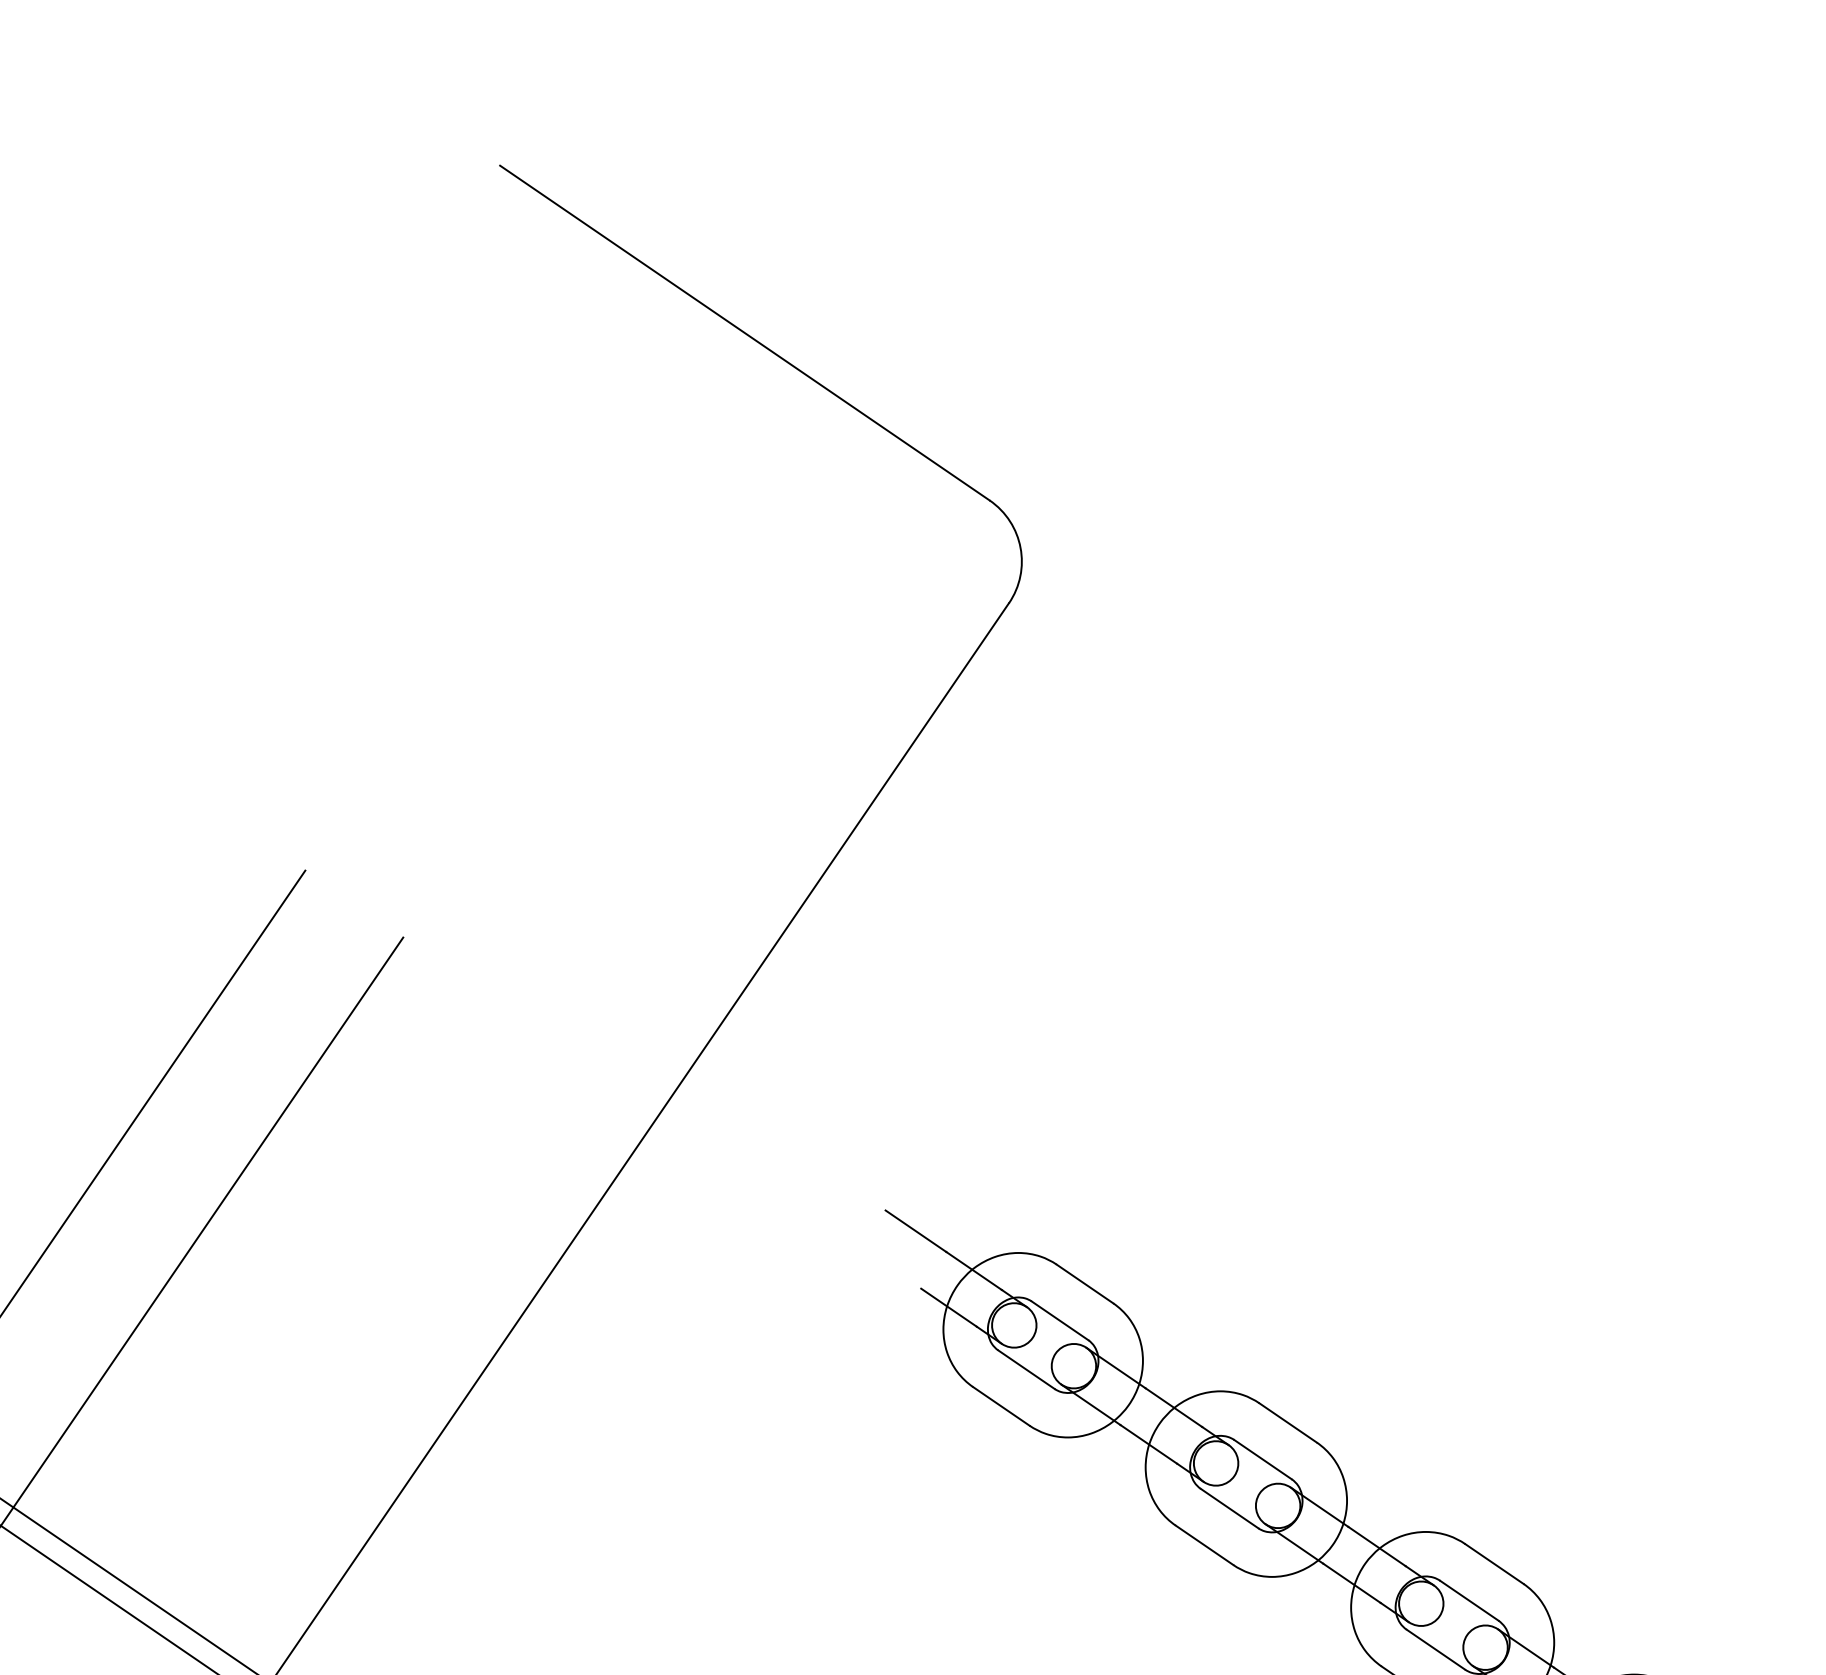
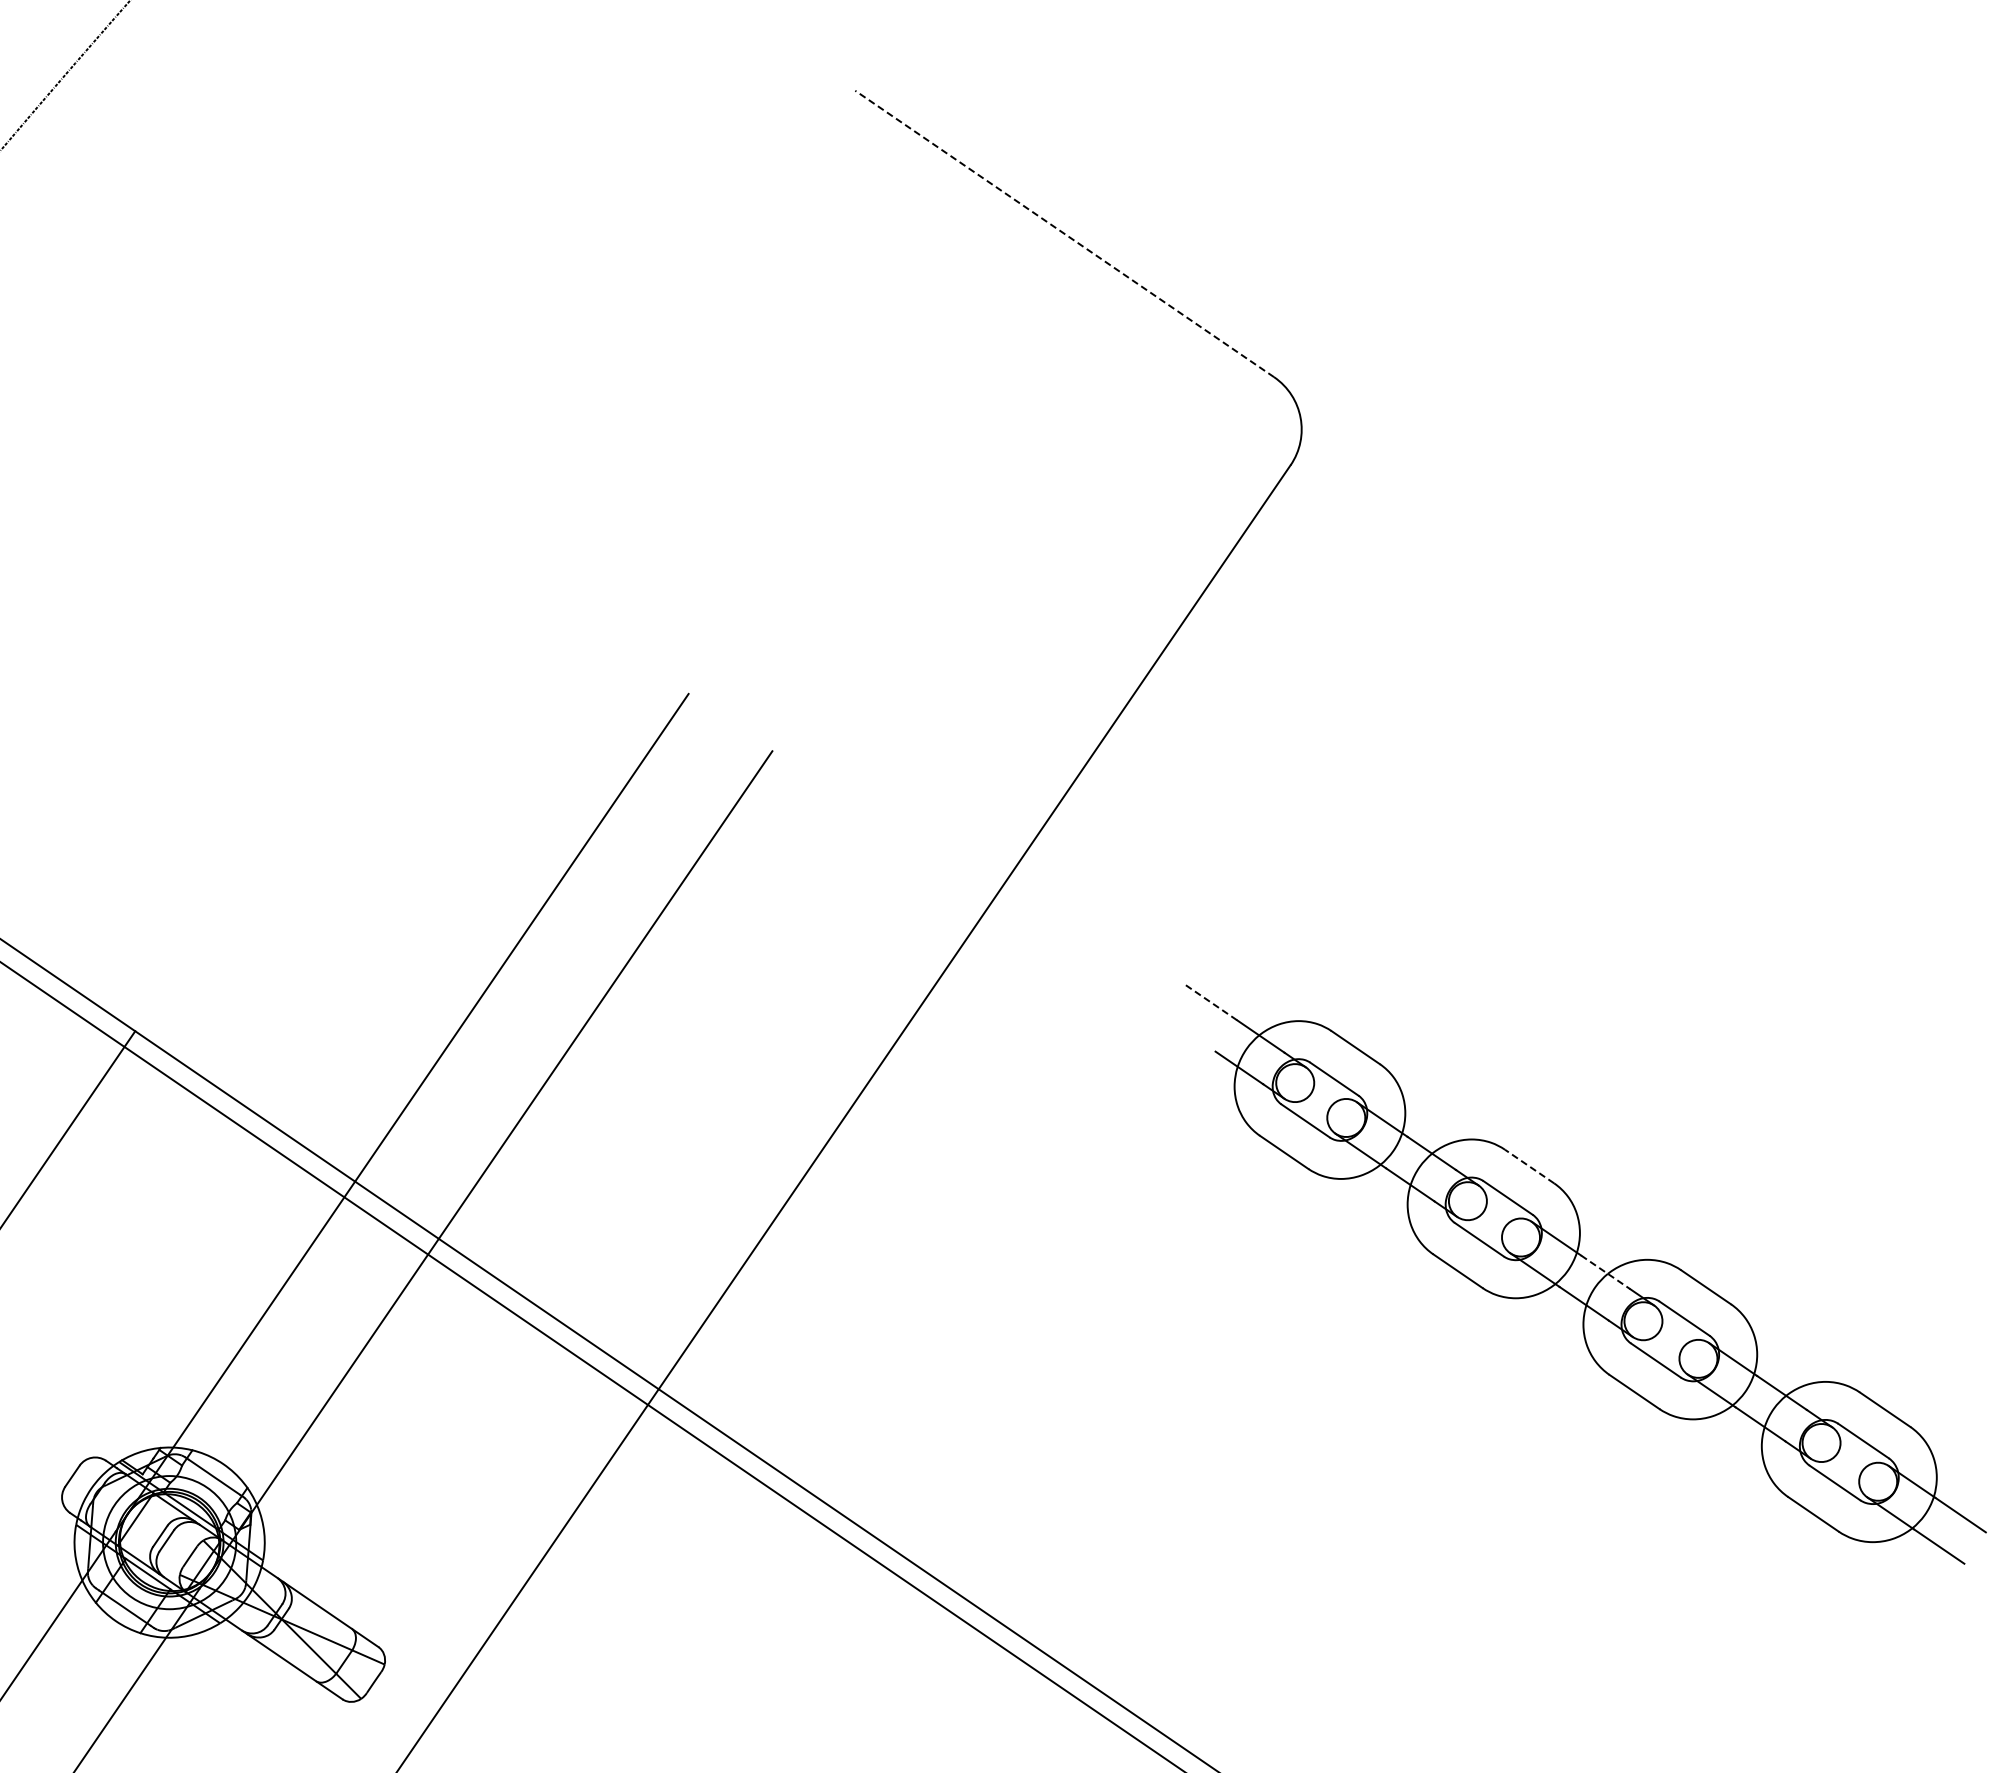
line: (744, 332) -> (1064, 233), solid -> dashed
line: (915, 1231) -> (1210, 1002), solid -> dashed
line: (1288, 1422) -> (1529, 1166), solid -> dashed
line: (1376, 1546) -> (1605, 1272), solid -> dashed

